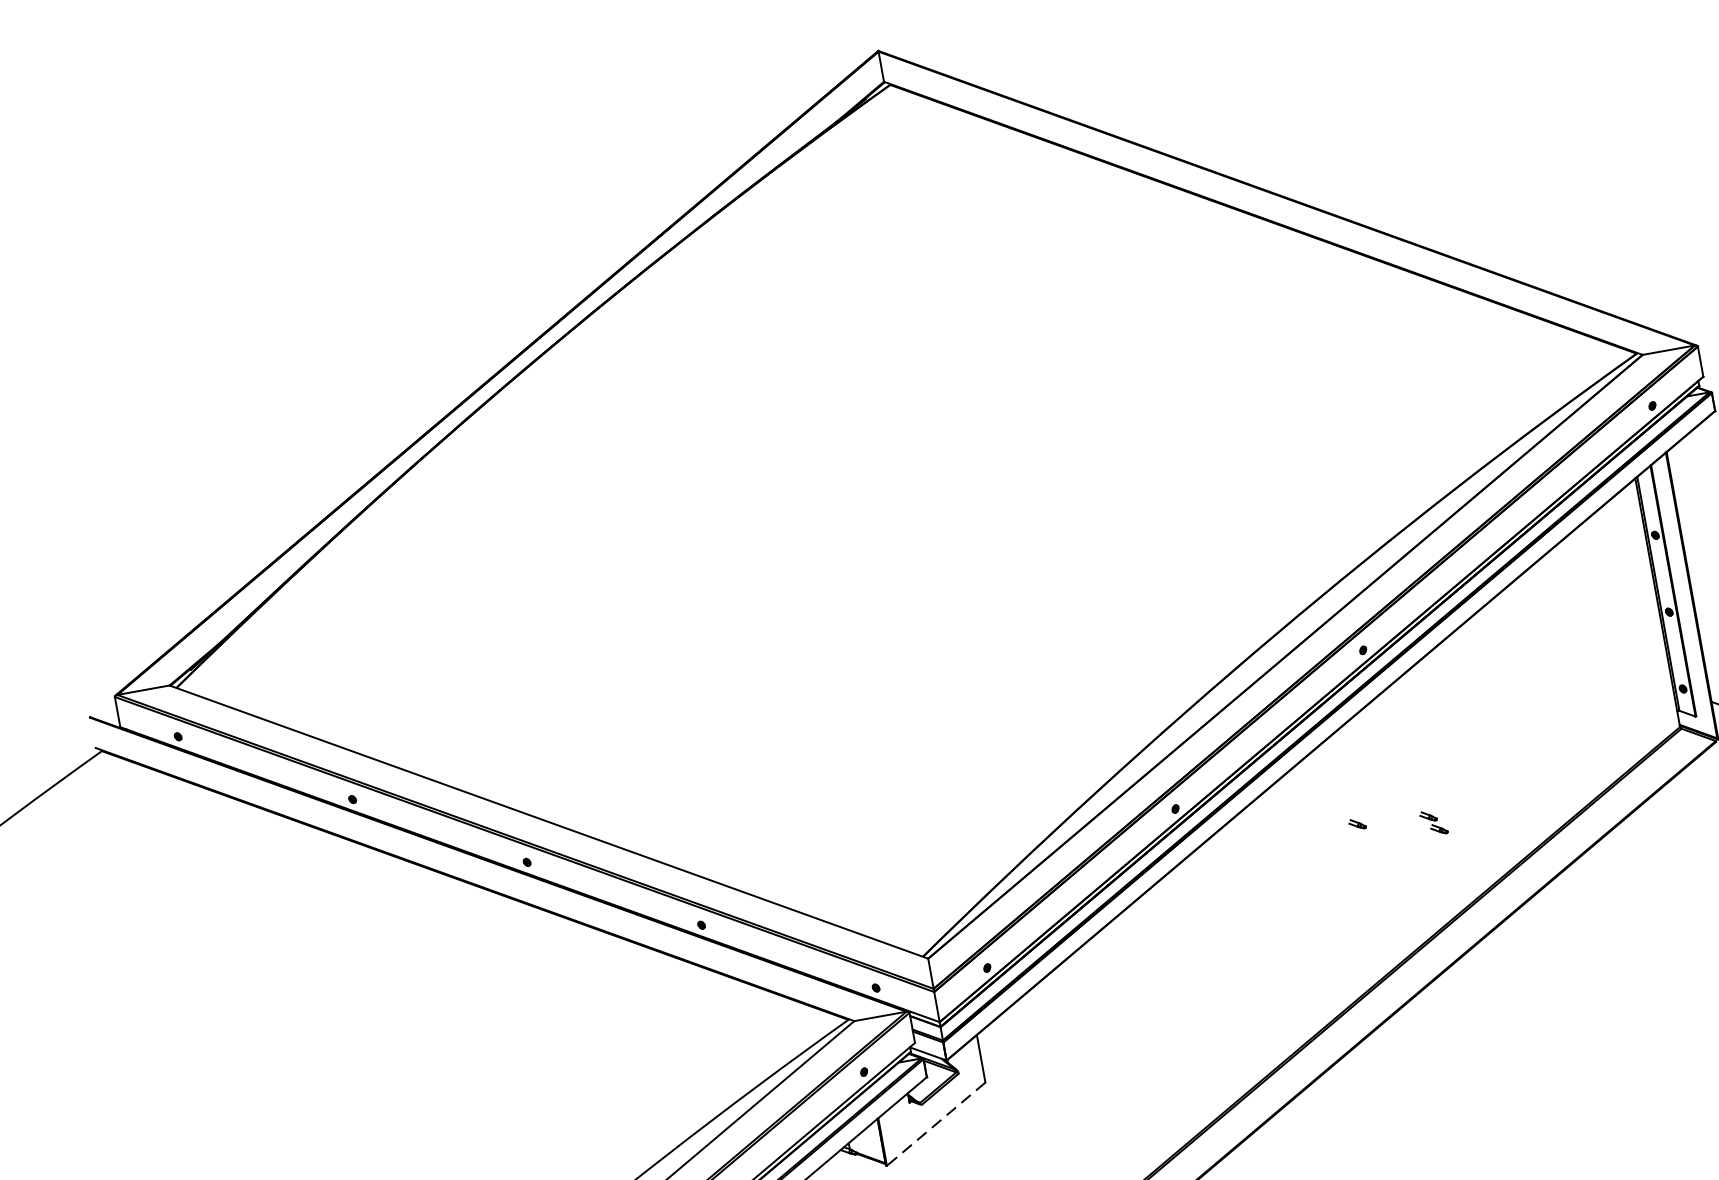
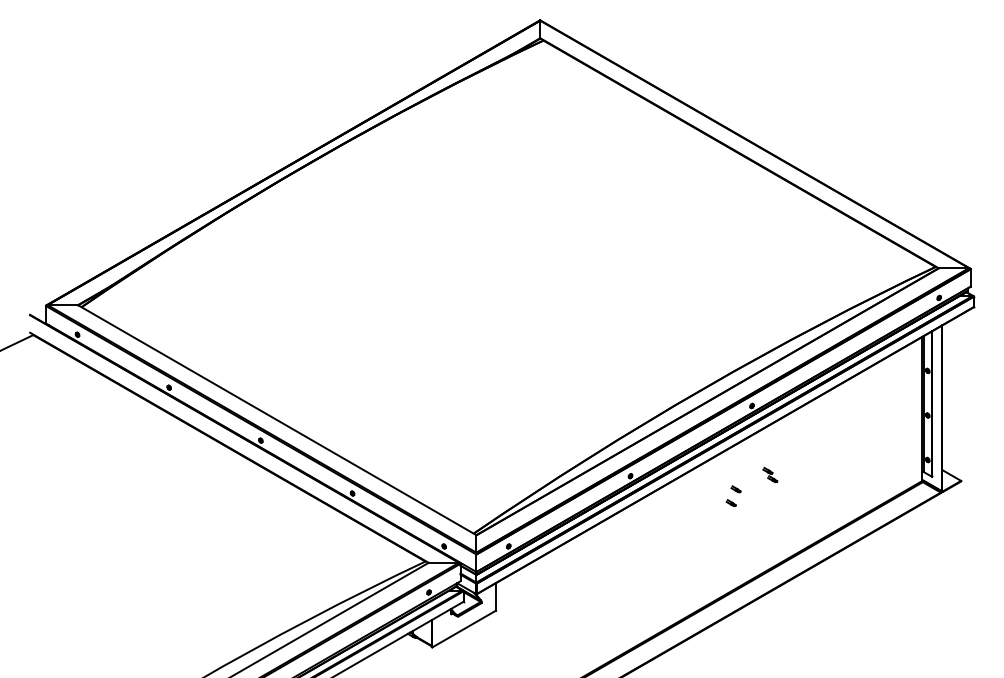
part: (1360, 799) -> (735, 489), added
part: (1434, 821) -> (770, 474), moved
line: (936, 1124) -> (464, 629), dashed -> solid

